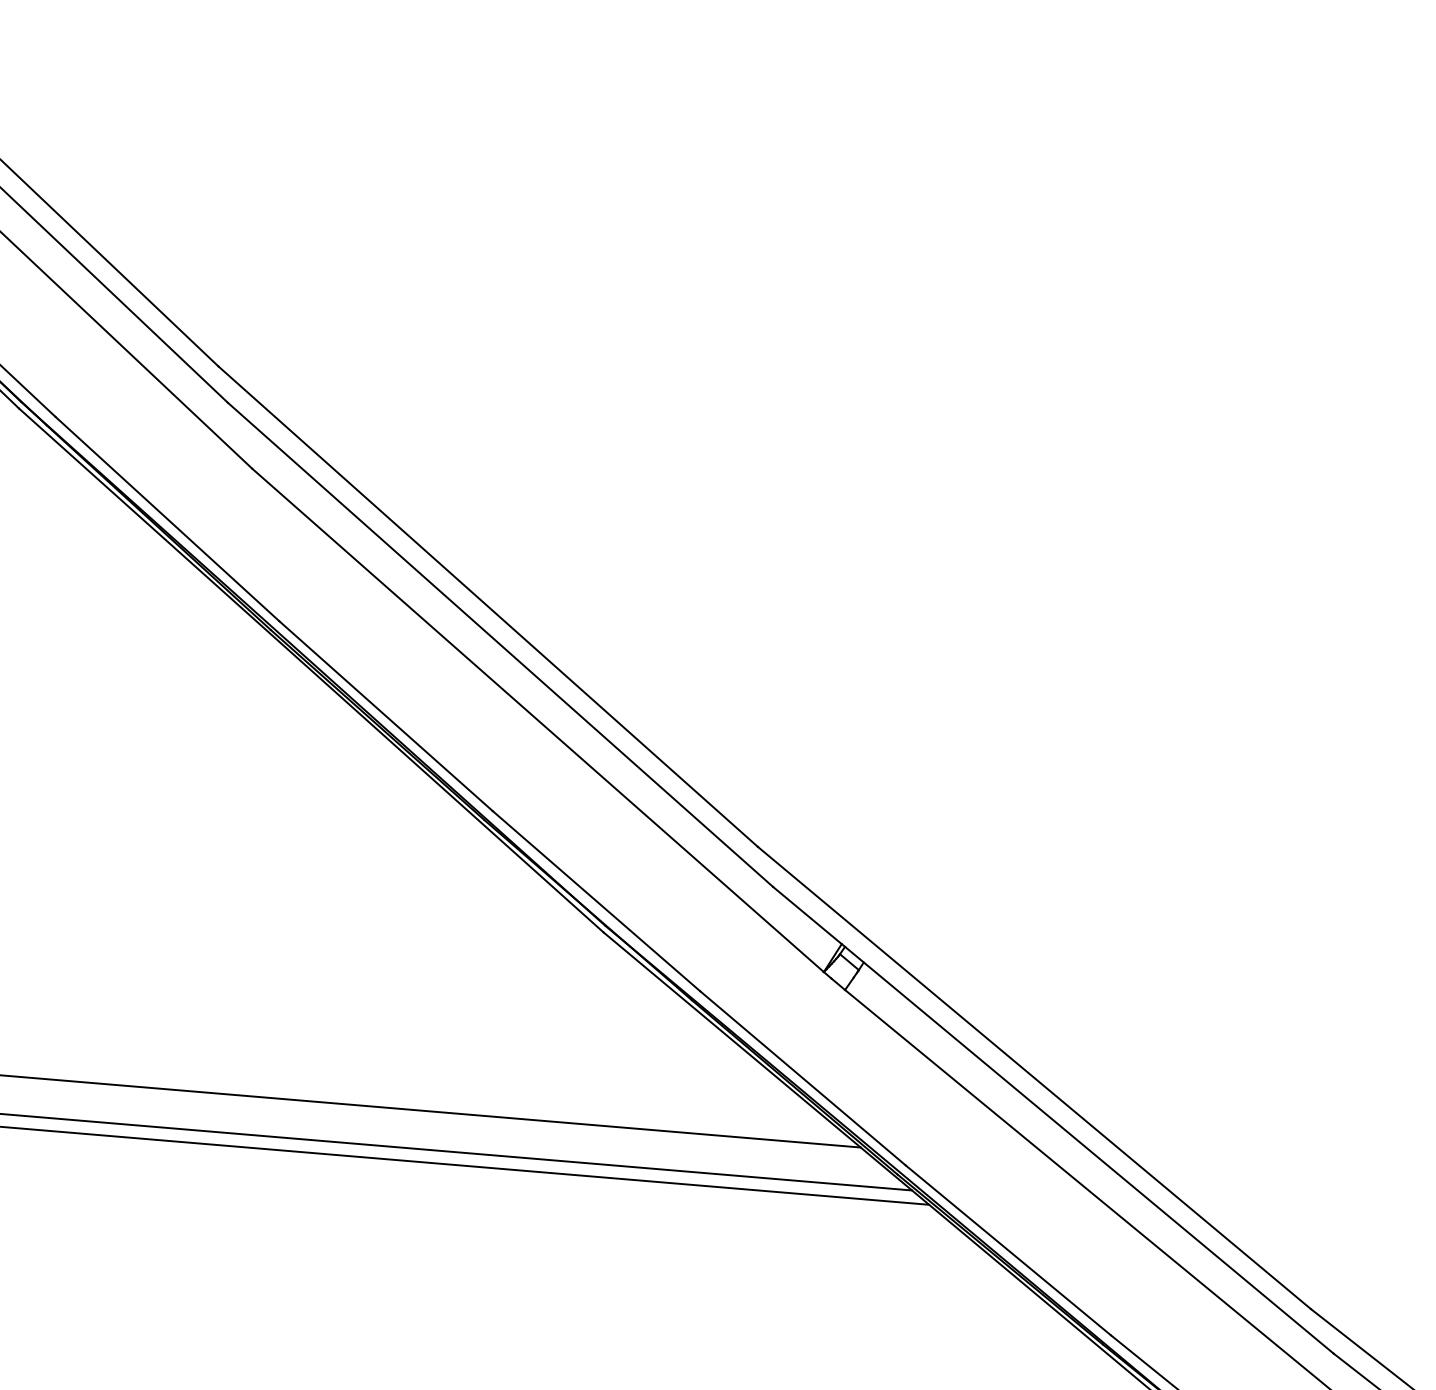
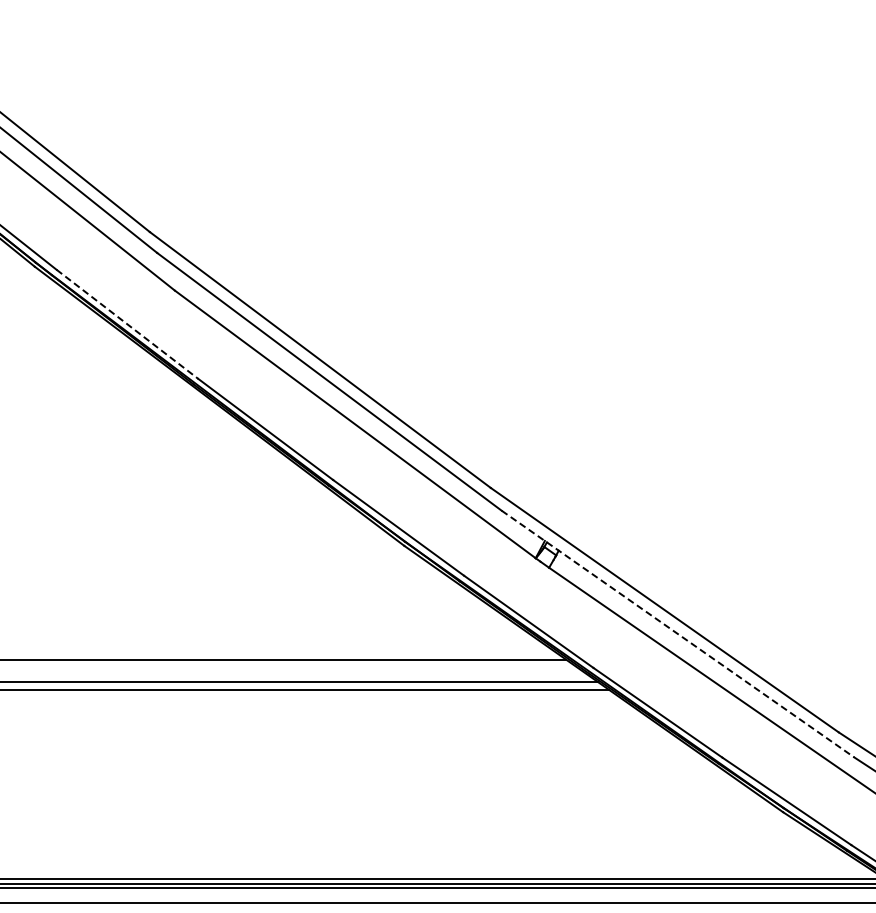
line: (167, 519) -> (127, 324), solid -> dashed
line: (1054, 1121) -> (678, 634), solid -> dashed

